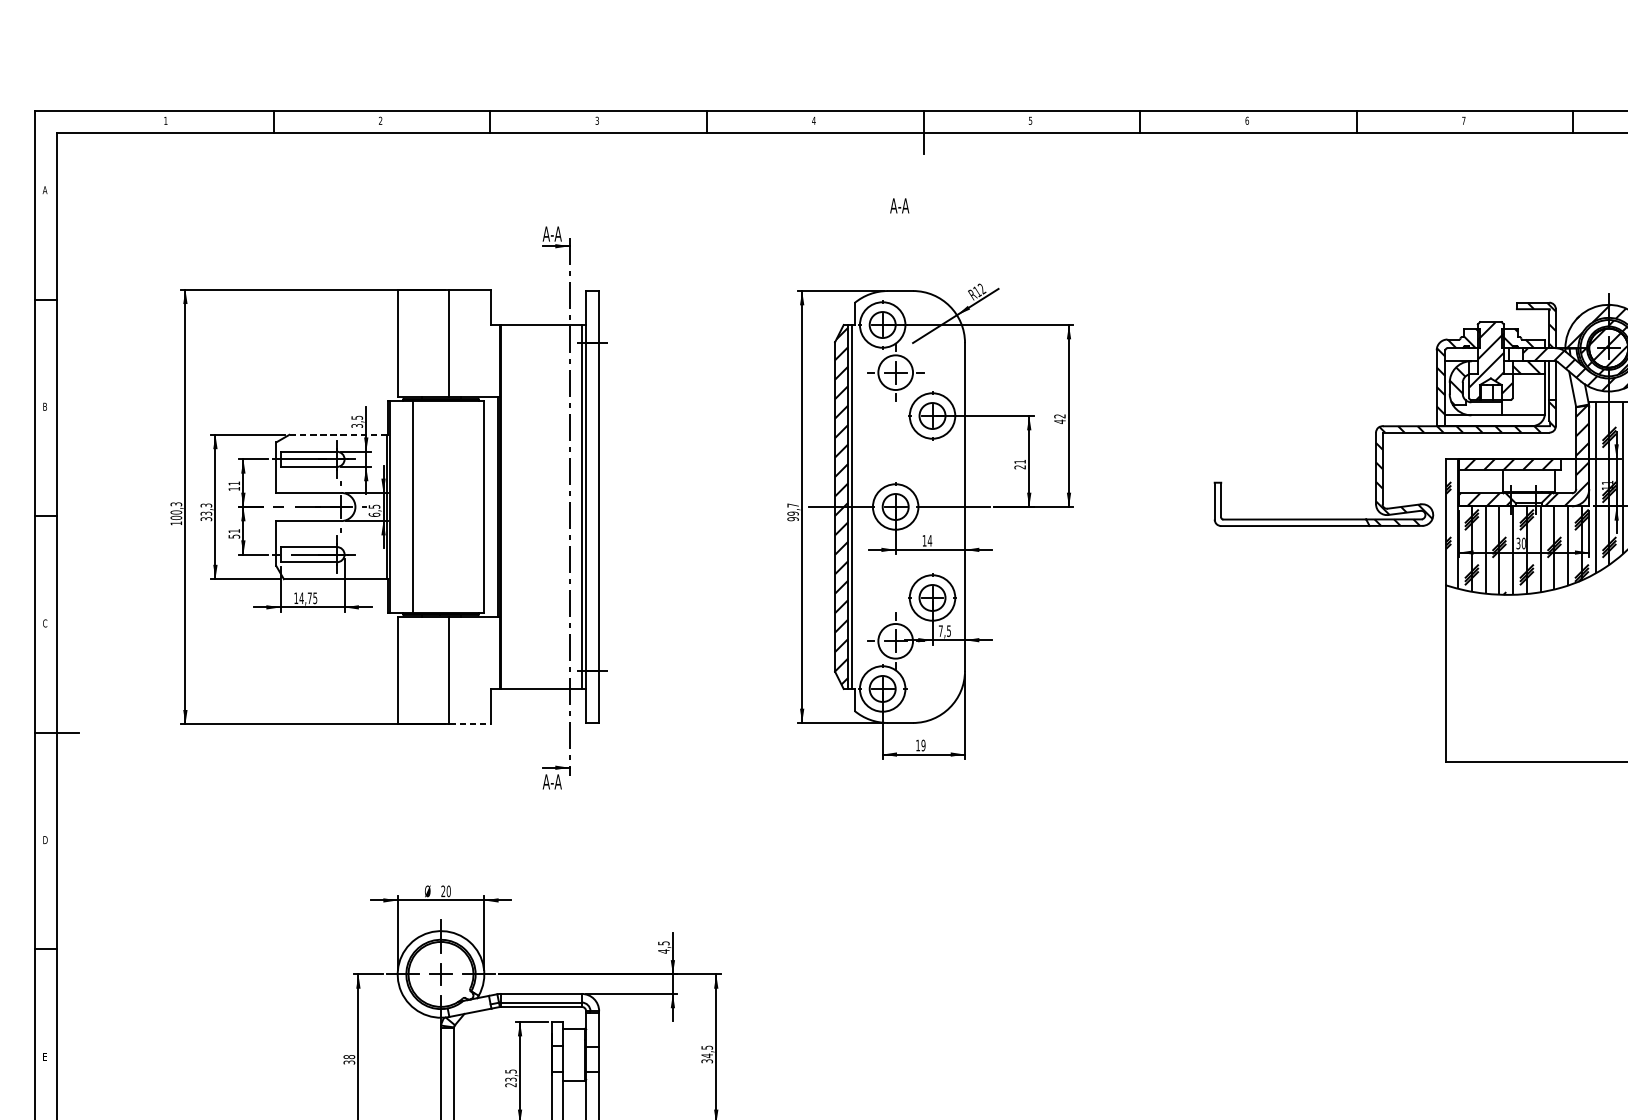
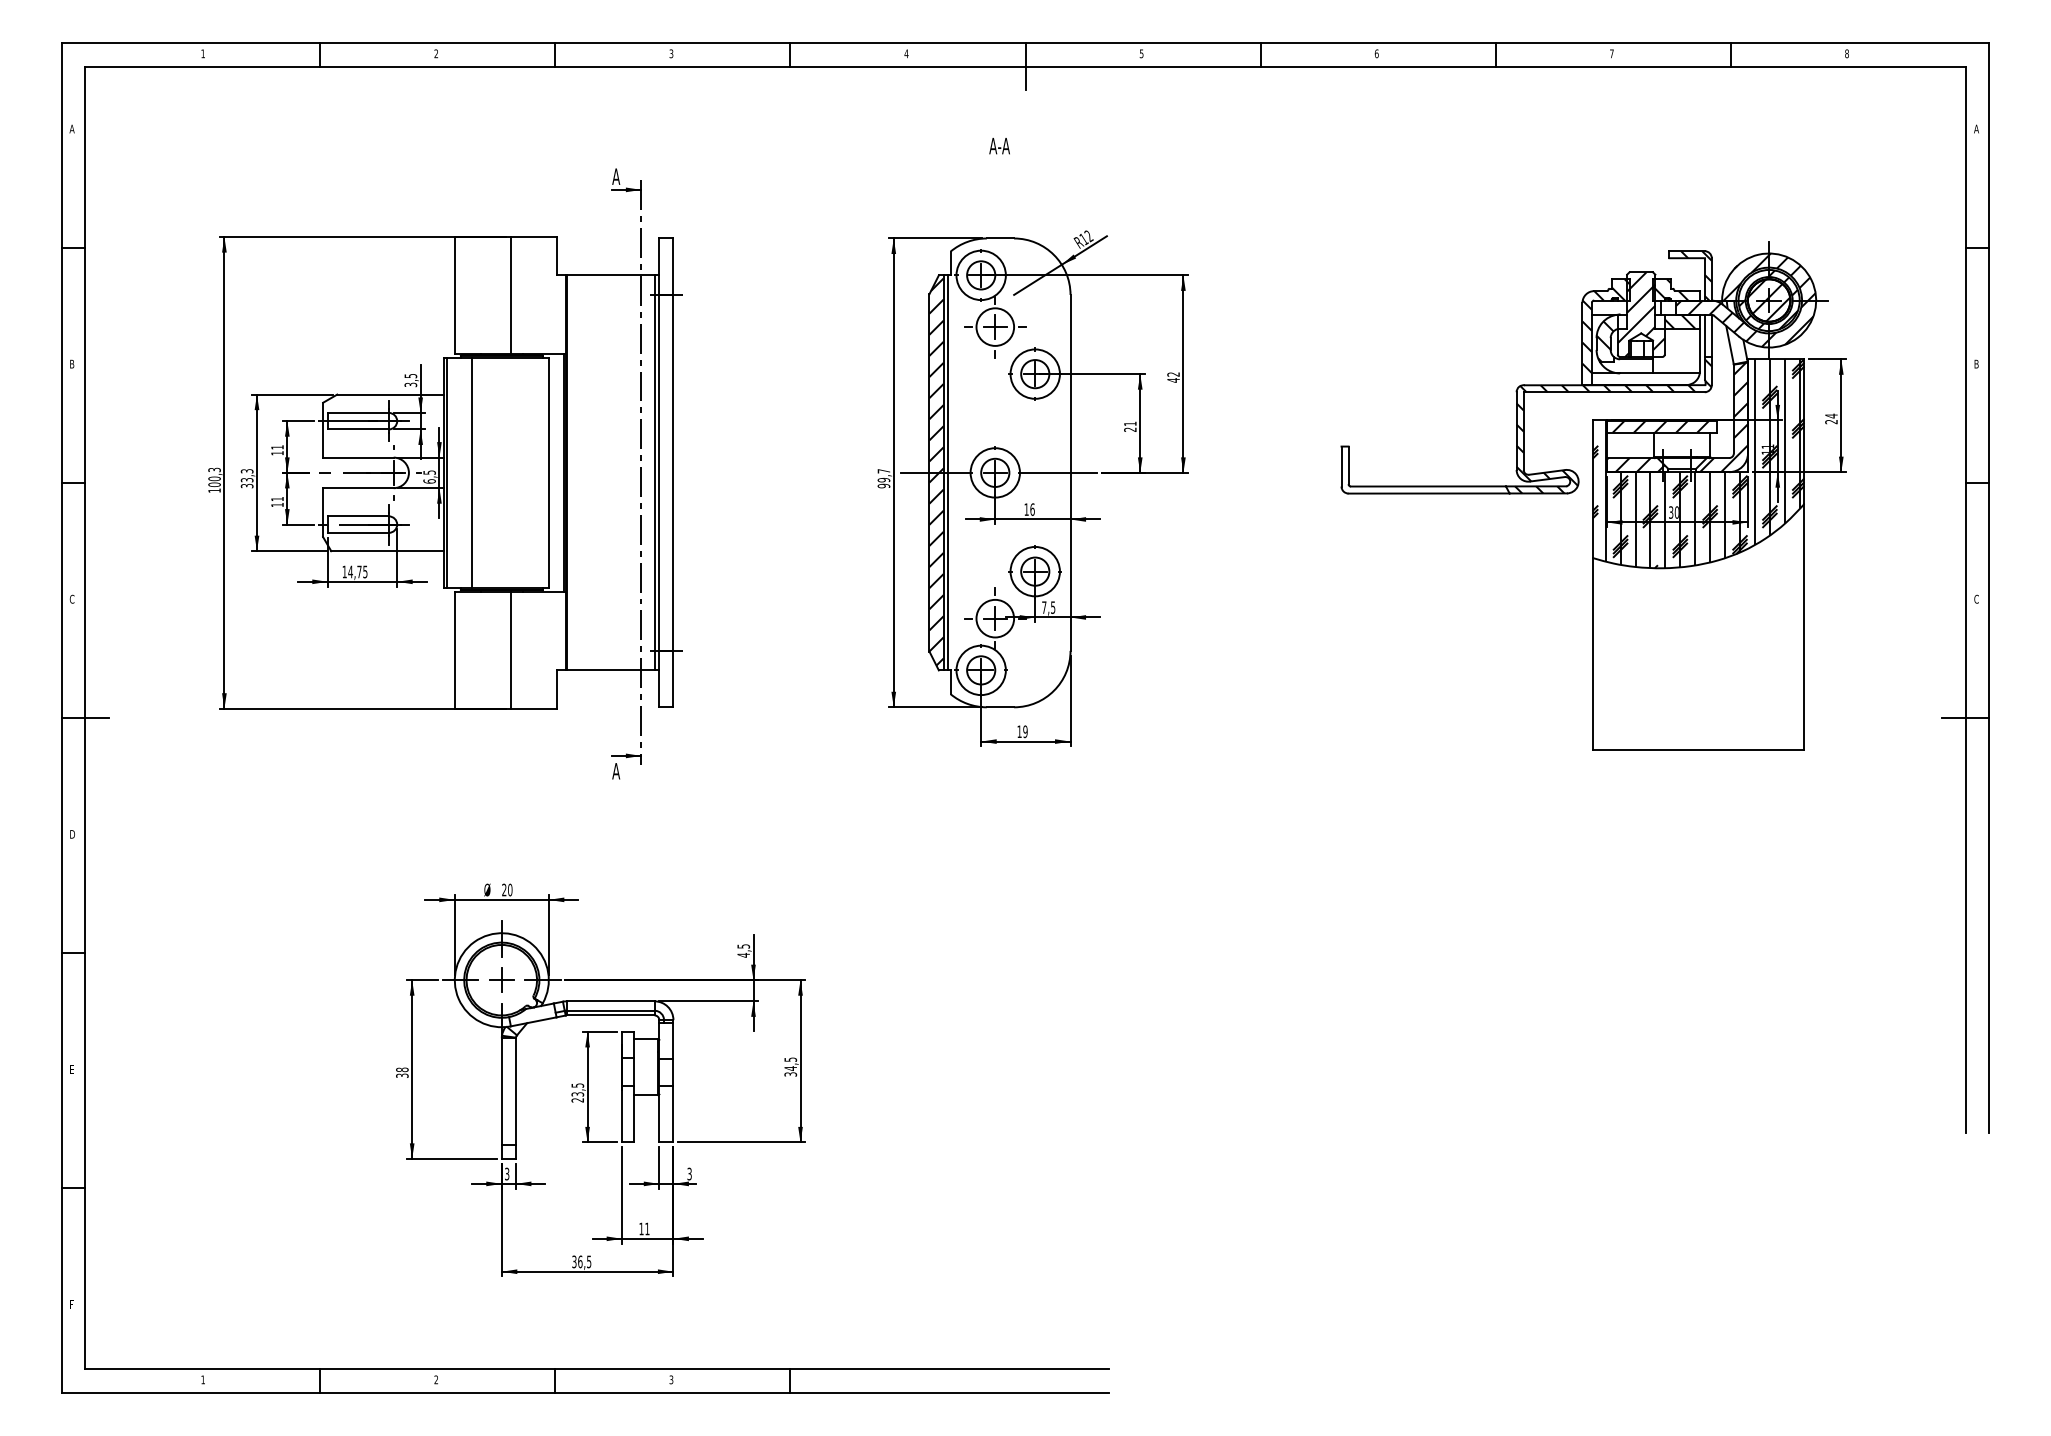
text: (555, 233) -> (626, 176), A-A -> A
line: (337, 434) -> (389, 394), dashed -> solid
text: (234, 537) -> (277, 505), 51 -> 11
text: (929, 540) -> (1032, 509), 14 -> 16
line: (470, 724) -> (533, 708), dashed -> solid
text: (555, 782) -> (626, 771), A-A -> A

